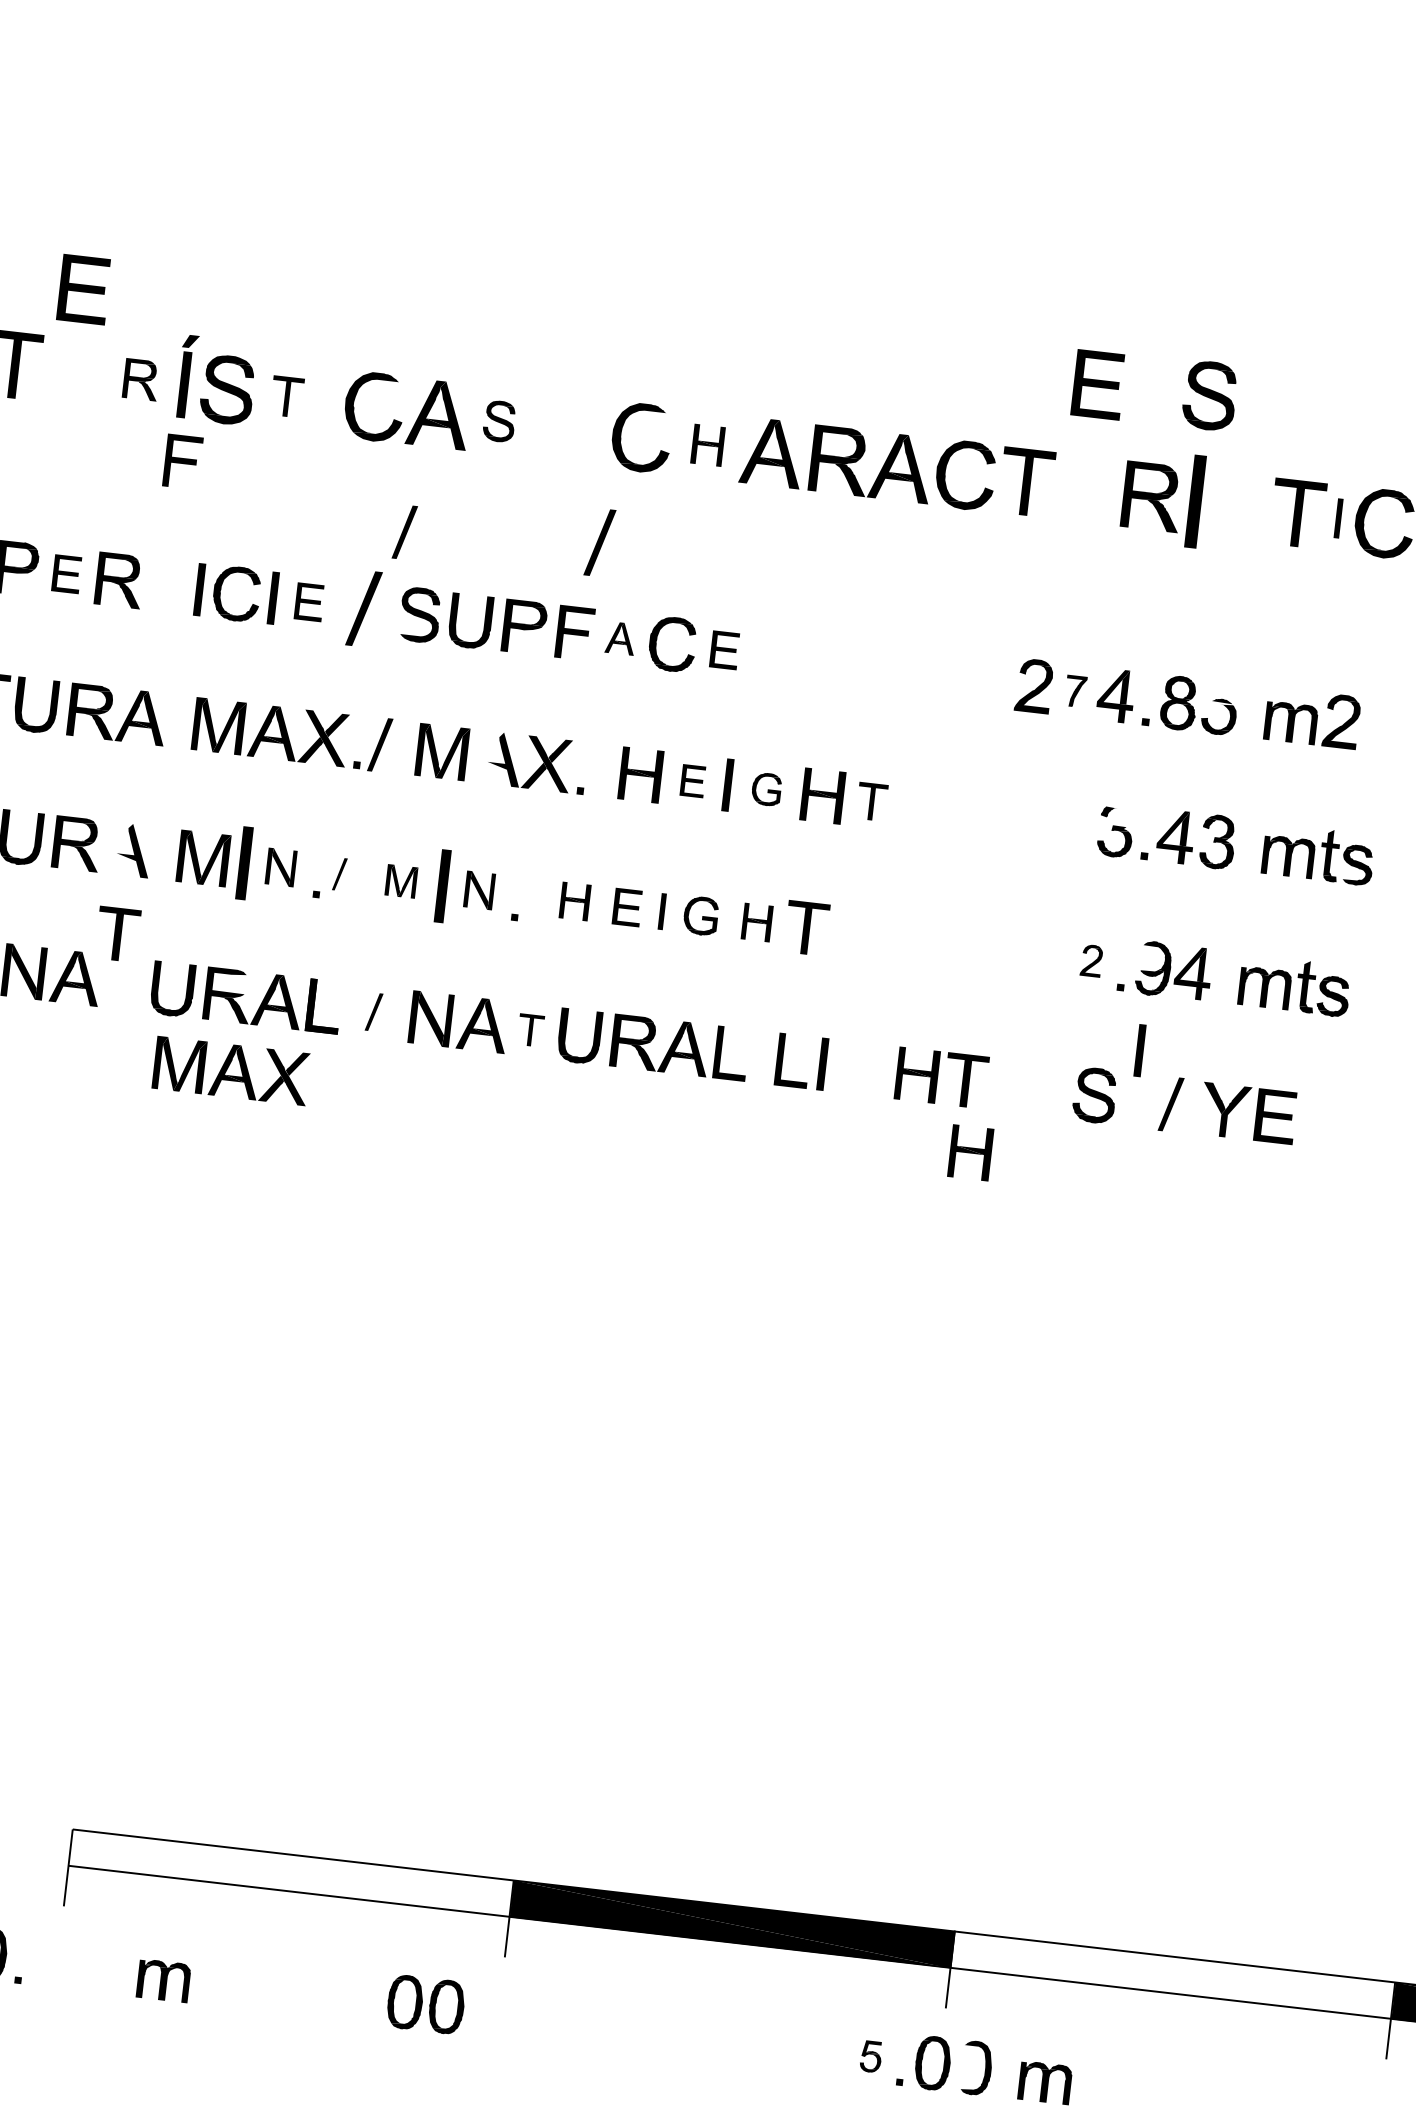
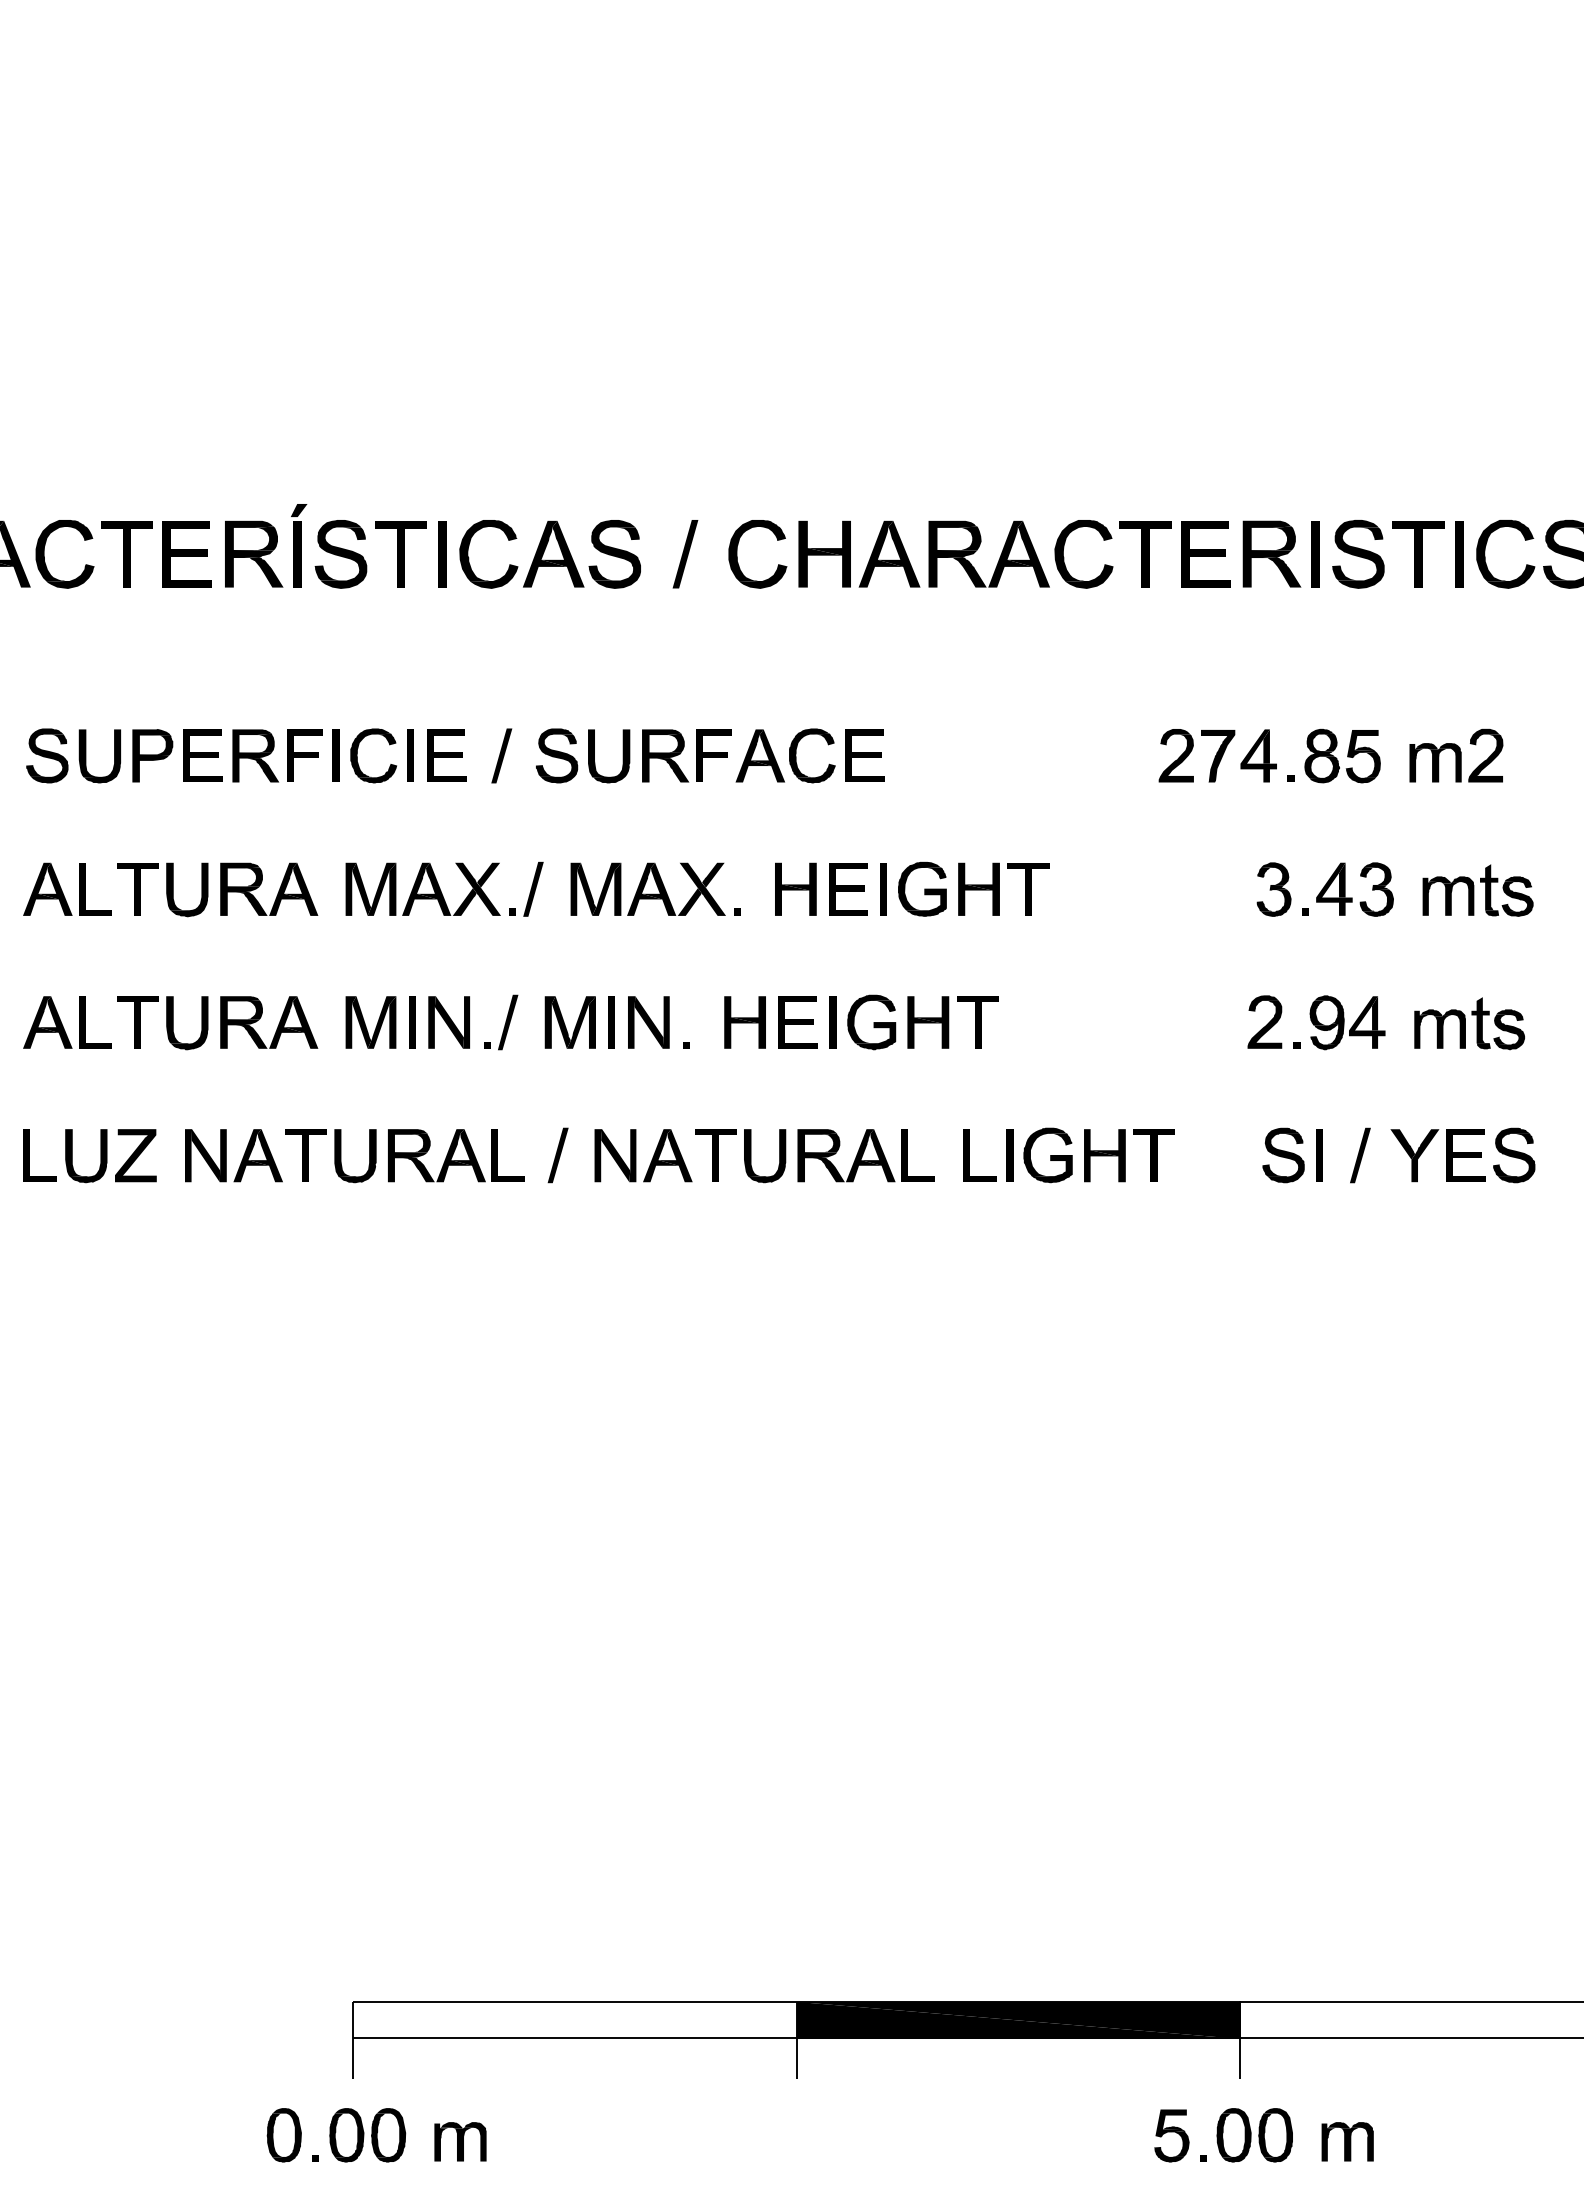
part: (83, 289) -> (186, 554), moved
part: (141, 379) -> (254, 553), size x1.67
part: (1098, 385) -> (1205, 554), moved
fill: (392, 389) -> (504, 534), added
part: (286, 396) -> (400, 554), size x1.67
part: (1209, 396) -> (1358, 554), moved
part: (328, 401) -> (442, 554), added
fill: (659, 419) -> (773, 534), added
part: (499, 421) -> (614, 554), size x1.67
part: (707, 444) -> (824, 553), size x1.67
part: (182, 461) -> (304, 755), moved
part: (1195, 502) -> (1315, 554), size x0.71
part: (1338, 518) -> (1459, 554), size x1.67
part: (404, 531) -> (533, 674), removed
part: (599, 542) -> (685, 554), moved
part: (66, 573) -> (202, 755), size x1.43
part: (309, 601) -> (446, 755), size x1.43
part: (363, 608) -> (501, 755), size x0.71
fill: (405, 628) -> (545, 770), added
part: (620, 637) -> (759, 755), size x1.67
fill: (532, 642) -> (673, 770), added
part: (724, 650) -> (864, 755), size x1.43
part: (1076, 691) -> (1218, 756), size x1.67
fill: (1220, 695) -> (1362, 743), added
fill: (490, 756) -> (644, 888), added
part: (693, 781) -> (848, 889), size x1.67
part: (766, 788) -> (922, 888), size x1.67
part: (871, 801) -> (1028, 889), size x1.43
fill: (1119, 814) -> (1275, 873), added
fill: (119, 848) -> (286, 1022), added
part: (244, 863) -> (412, 1022), size x0.71
part: (280, 867) -> (448, 1022), size x1.43
part: (340, 874) -> (508, 1022), size x1.67
fill: (1347, 875) -> (1509, 907), added
part: (400, 881) -> (569, 1022), size x1.67
part: (442, 886) -> (611, 1022), size x0.71
part: (479, 890) -> (648, 1022), size x1.43
part: (574, 901) -> (744, 1022), size x1.43
part: (627, 907) -> (797, 1022), size x1.43
part: (661, 911) -> (832, 1022), size x1.43
part: (700, 916) -> (871, 1022), size x1.43
part: (757, 922) -> (928, 1022), size x1.43
part: (117, 934) -> (305, 1155), moved
fill: (1145, 957) -> (1318, 1012), added
part: (1091, 960) -> (1264, 1021), size x1.67
fill: (230, 982) -> (412, 1142), added
part: (373, 1012) -> (557, 1155), size x1.43
part: (530, 1030) -> (715, 1155), size x1.67
part: (1140, 1050) -> (1319, 1155), moved
part: (860, 1068) -> (1047, 1155), added
part: (230, 1070) -> (422, 1229), removed
part: (1324, 1122) -> (1514, 1155), added
part: (970, 1152) -> (1166, 1226), removed
part: (425, 2004) -> (367, 2135), moved
part: (870, 2056) -> (1171, 2135), size x1.67
fill: (965, 2067) -> (1266, 2135), added

